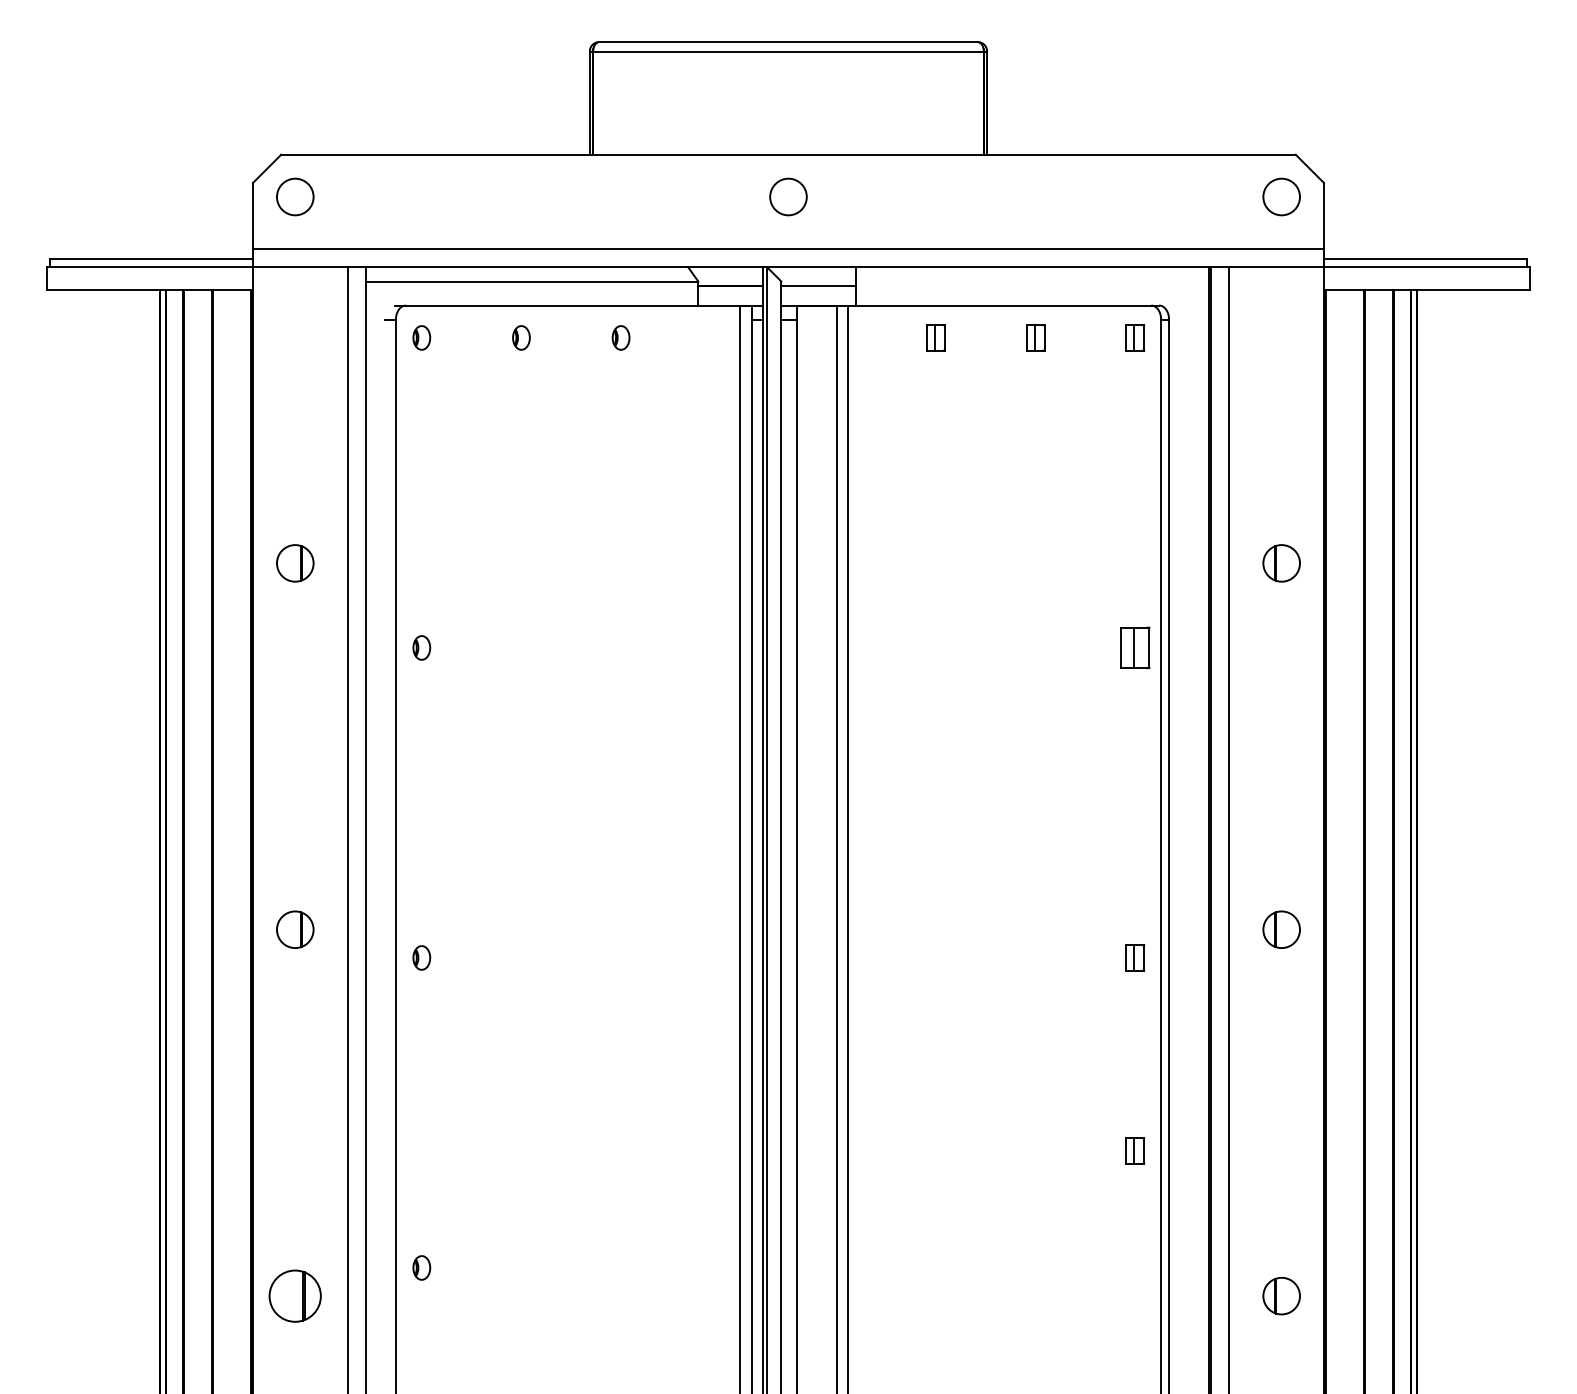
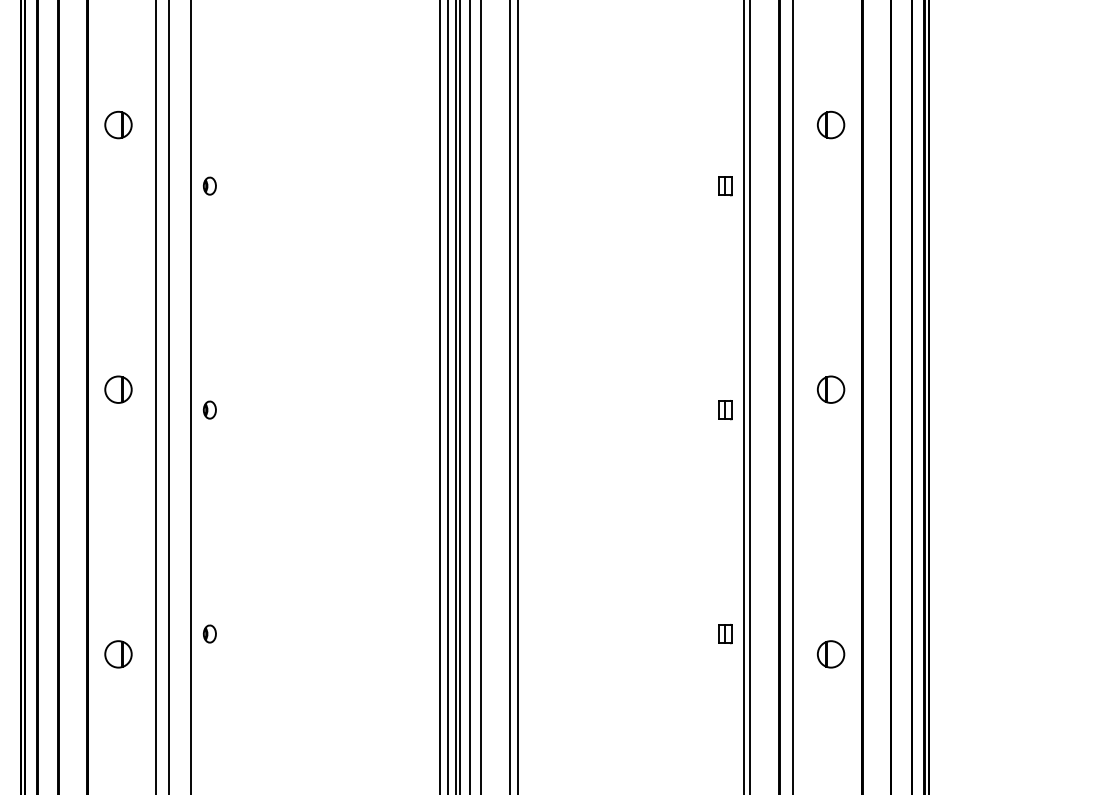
part: (1135, 647) -> (725, 185), size x0.62
part: (1135, 1150) -> (725, 633), moved
part: (295, 1295) -> (118, 653), size x0.71

